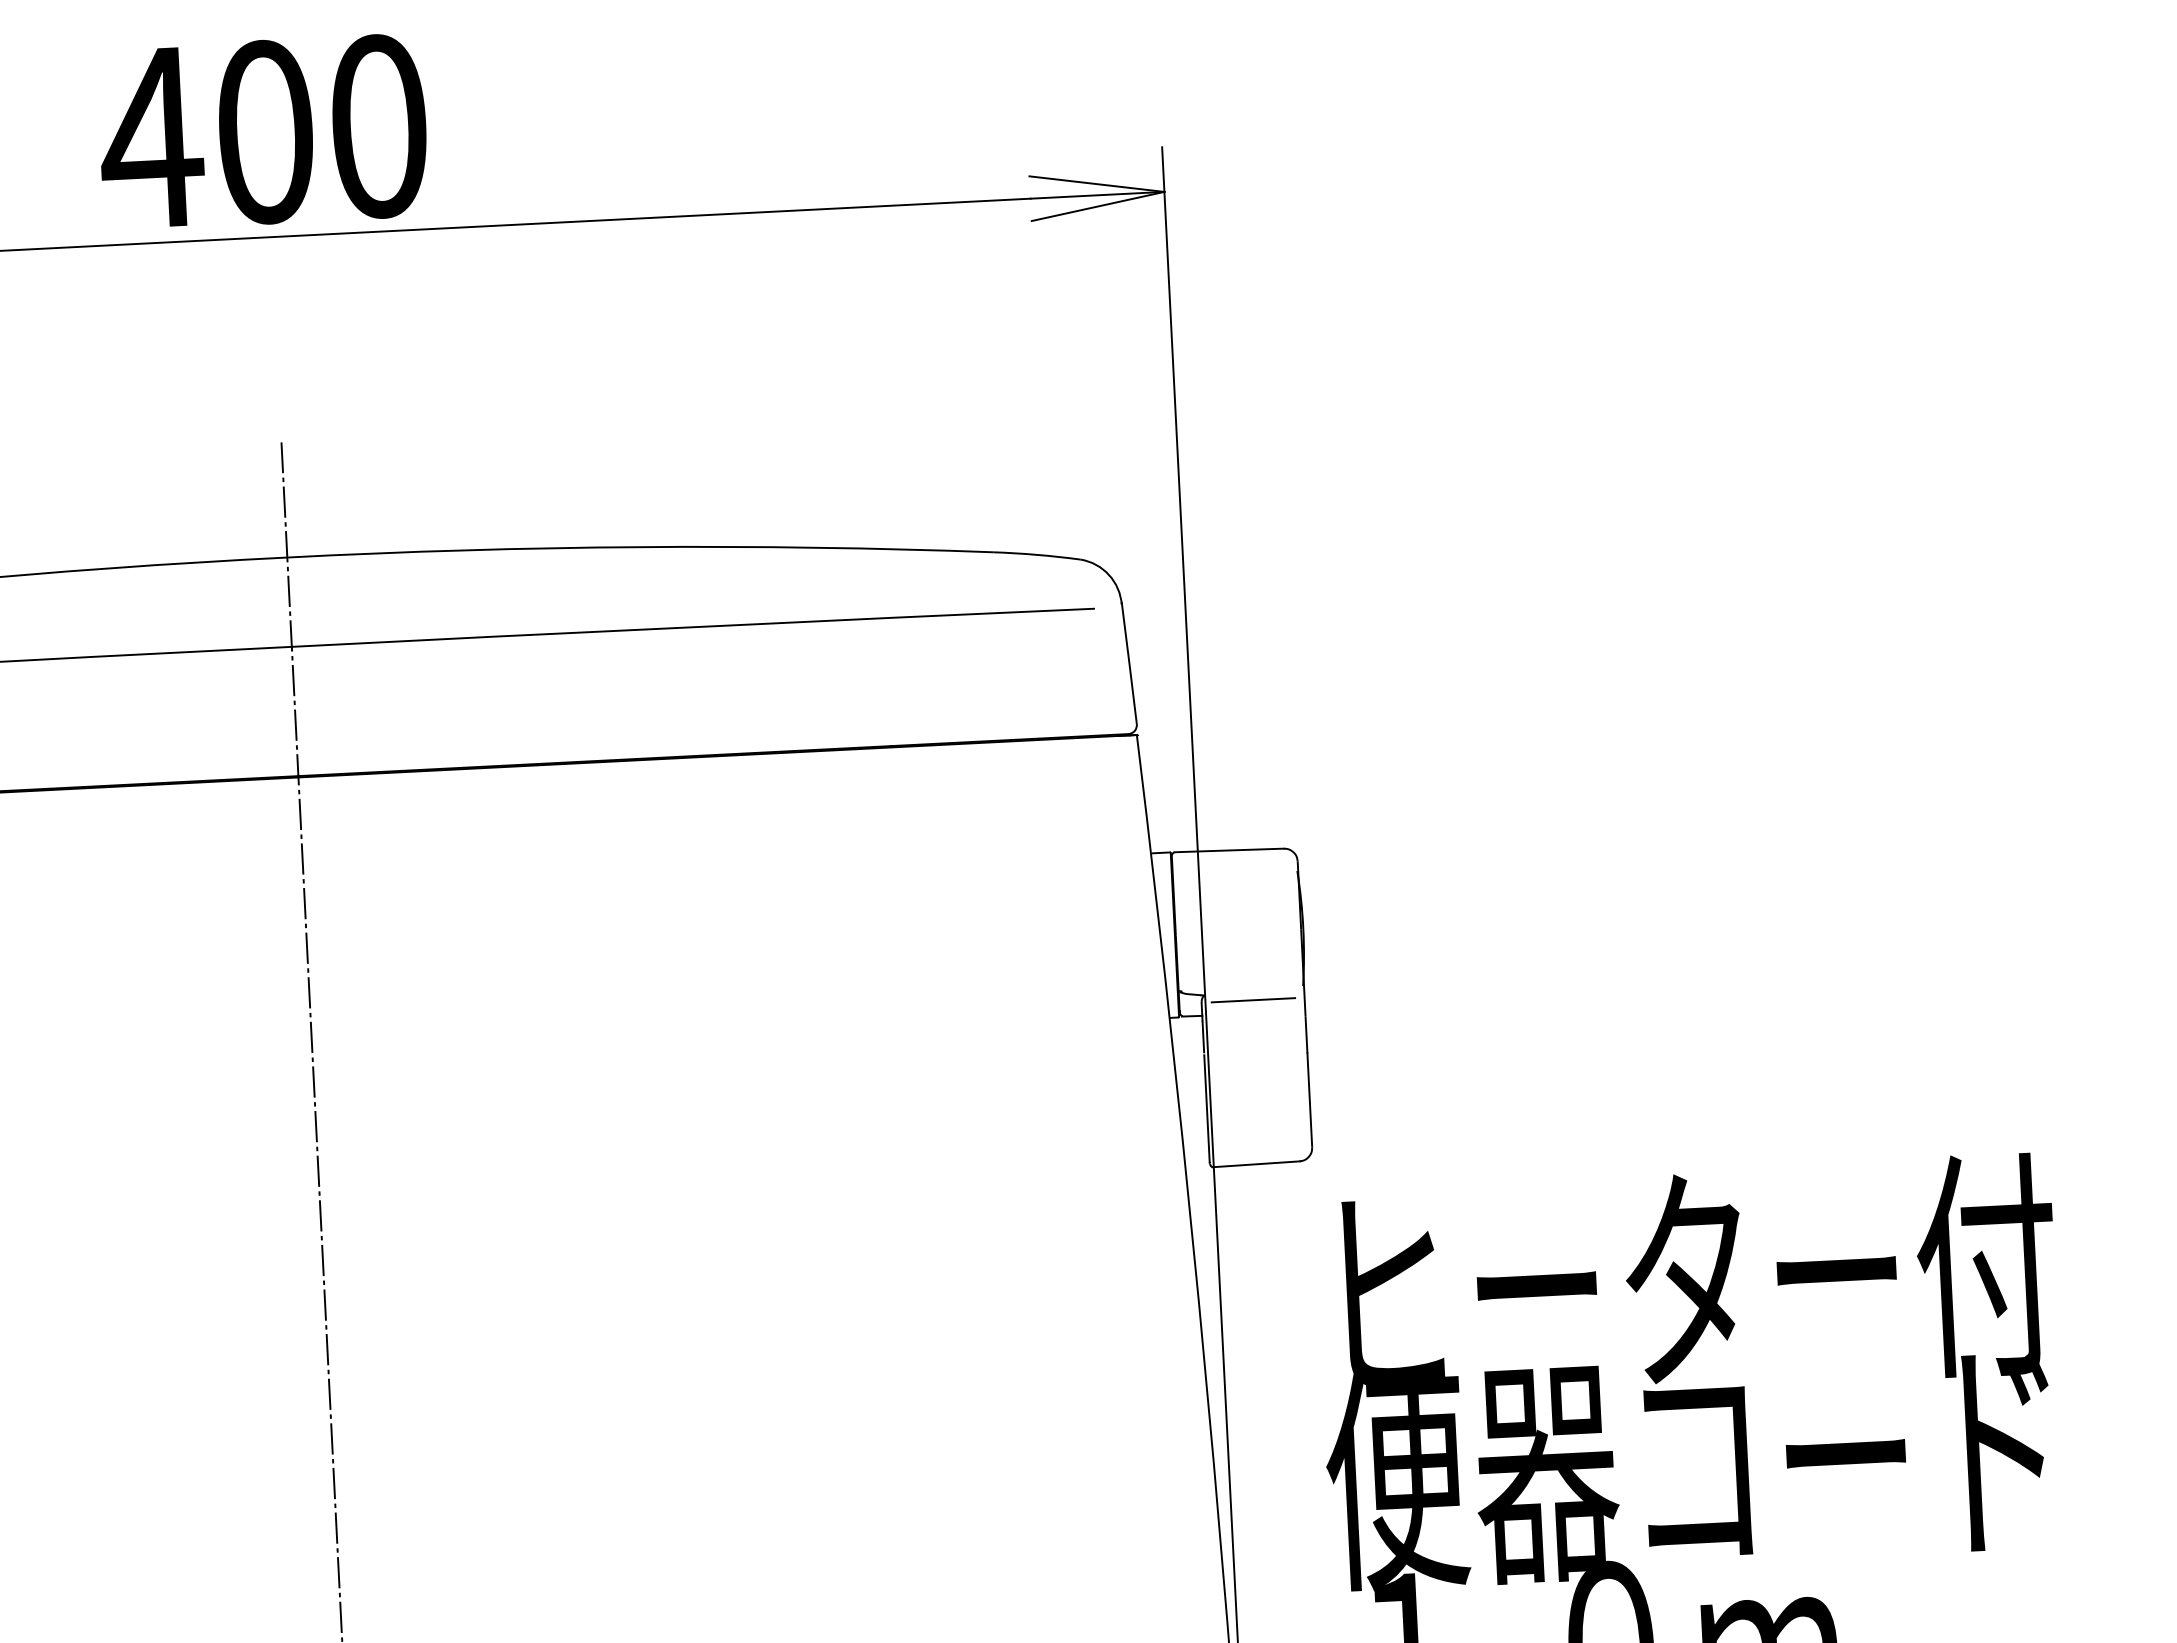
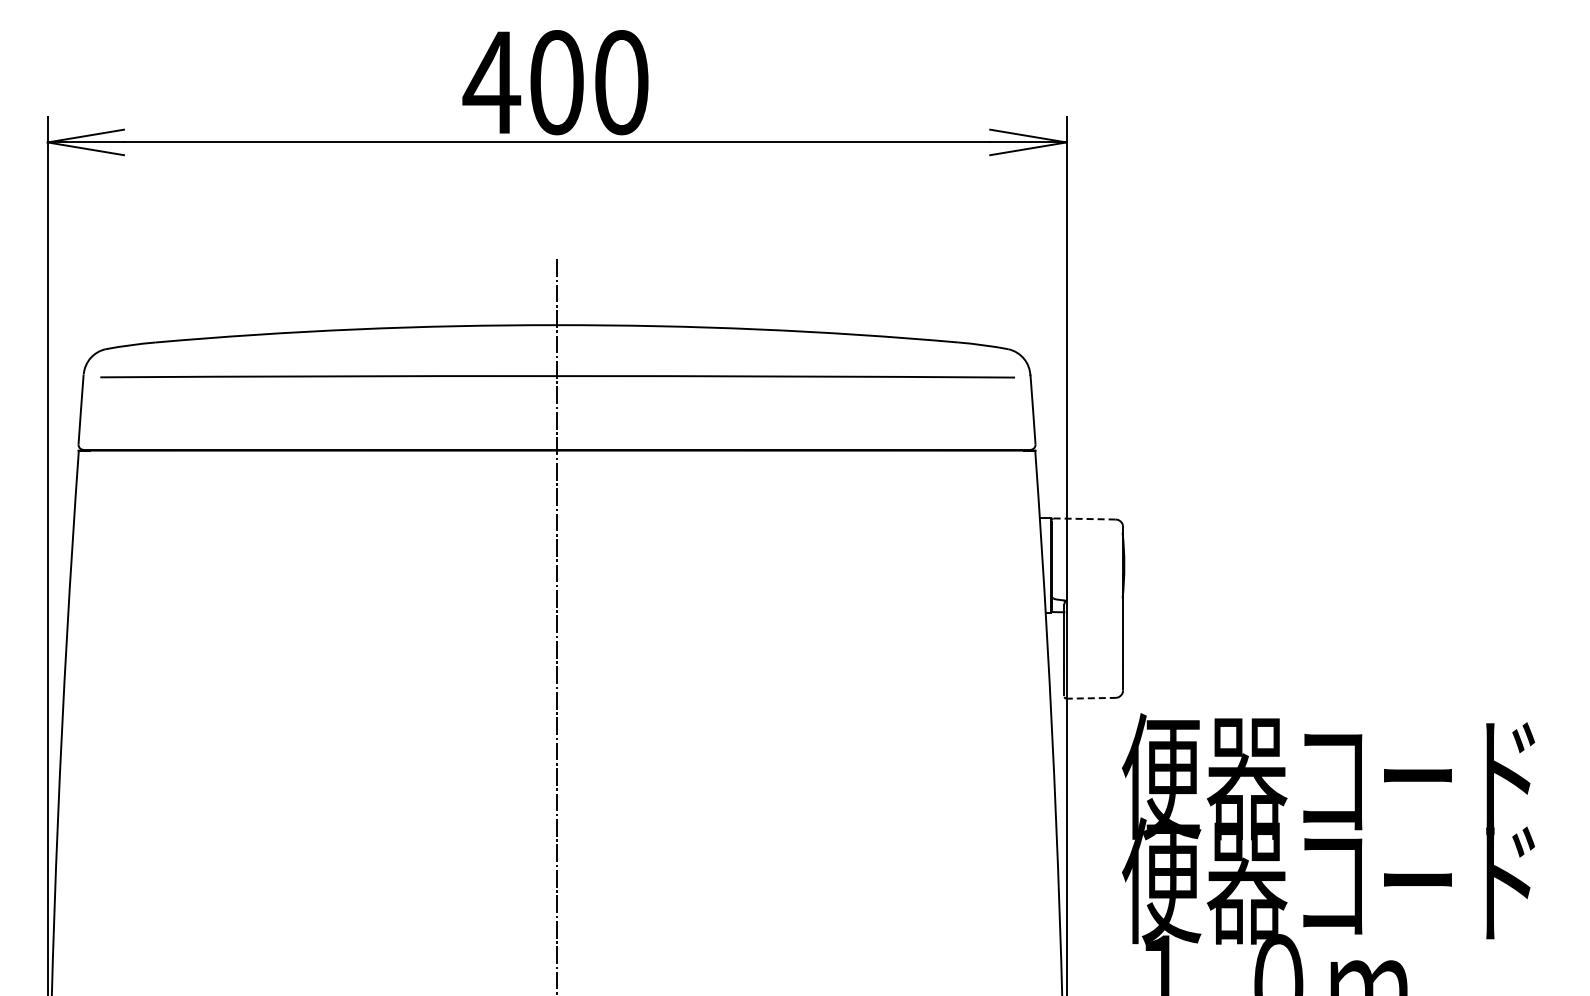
line: (1229, 849) -> (1084, 518), solid -> dashed
line: (1252, 999) -> (1093, 604), removed
line: (1257, 1164) -> (1091, 698), solid -> dashed
text: (1686, 1279) -> (1332, 776), ヒーター付 -> 便器コード

